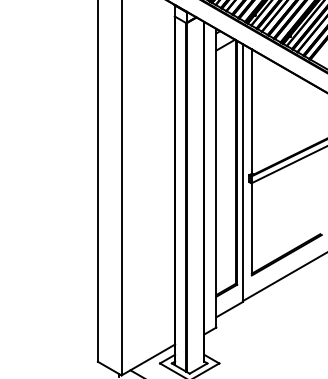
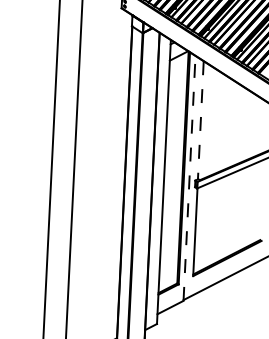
line: (251, 112) -> (200, 121), solid -> dashed
line: (242, 173) -> (189, 178), solid -> dashed

